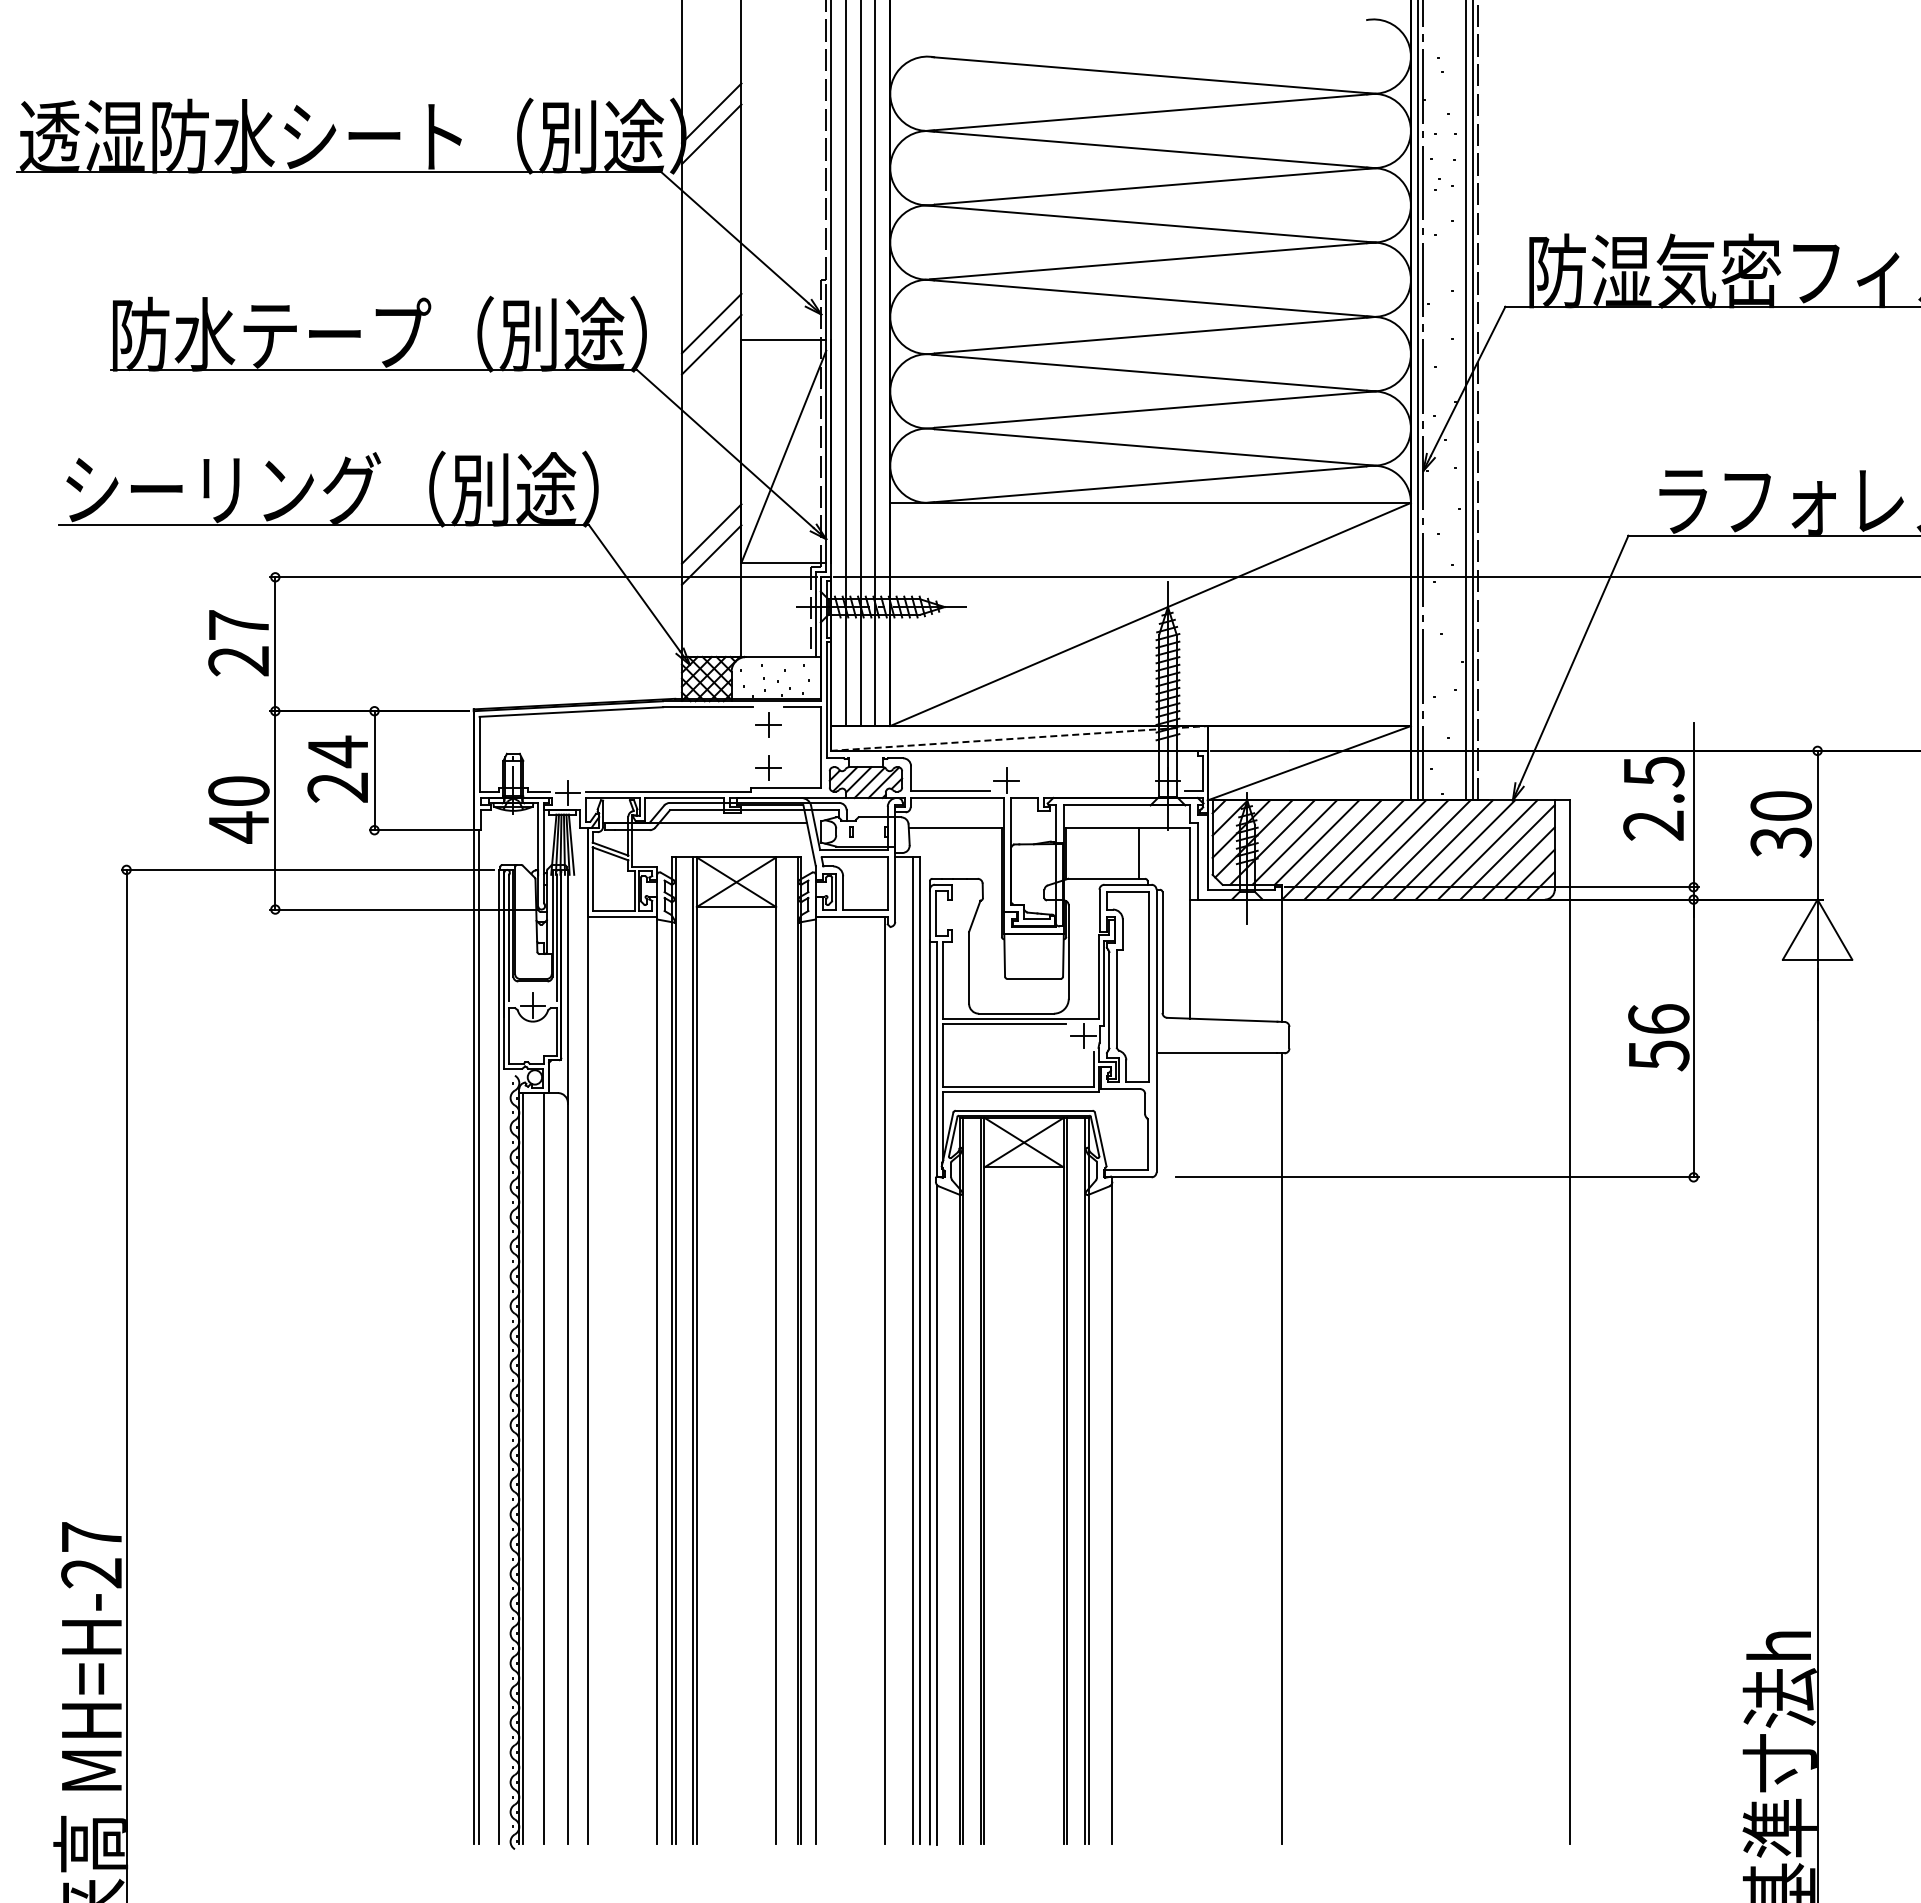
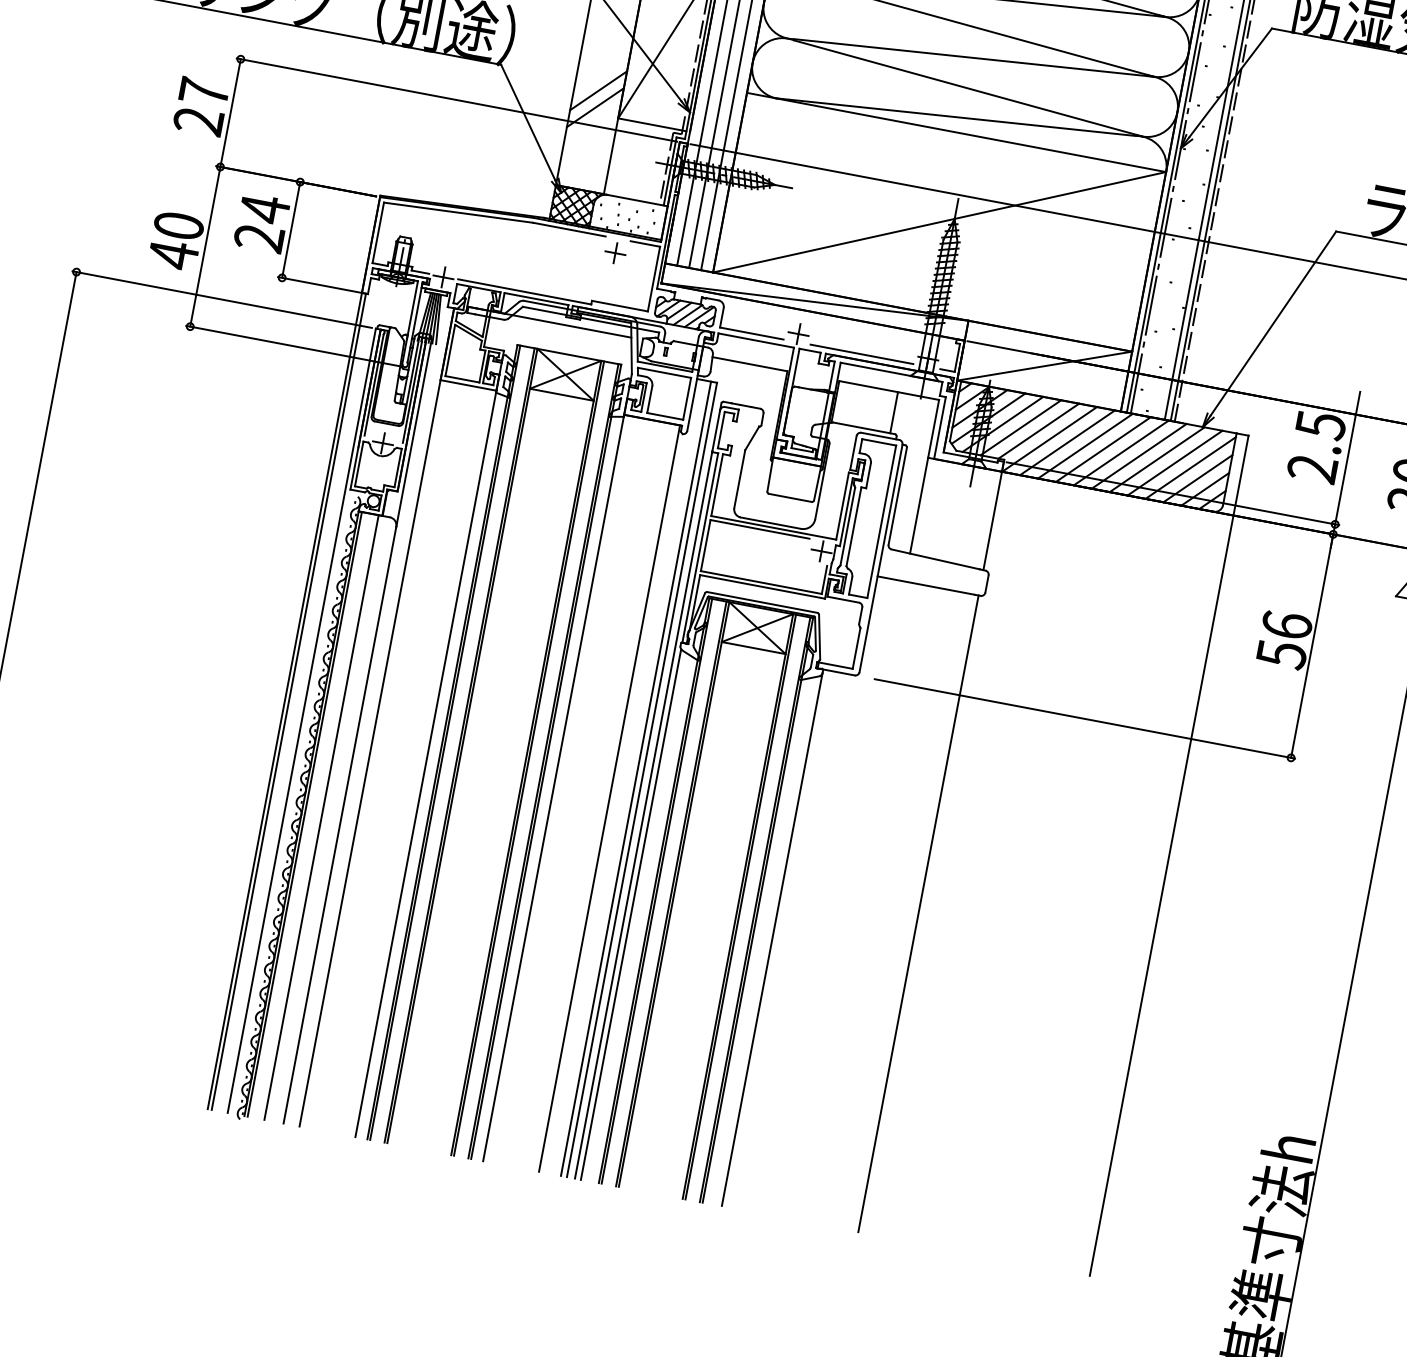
line: (1019, 738) -> (815, 302), dashed -> solid
part: (768, 767) -> (608, 287), removed
line: (1087, 790) -> (862, 354), added
line: (779, 1350) -> (528, 758), added

